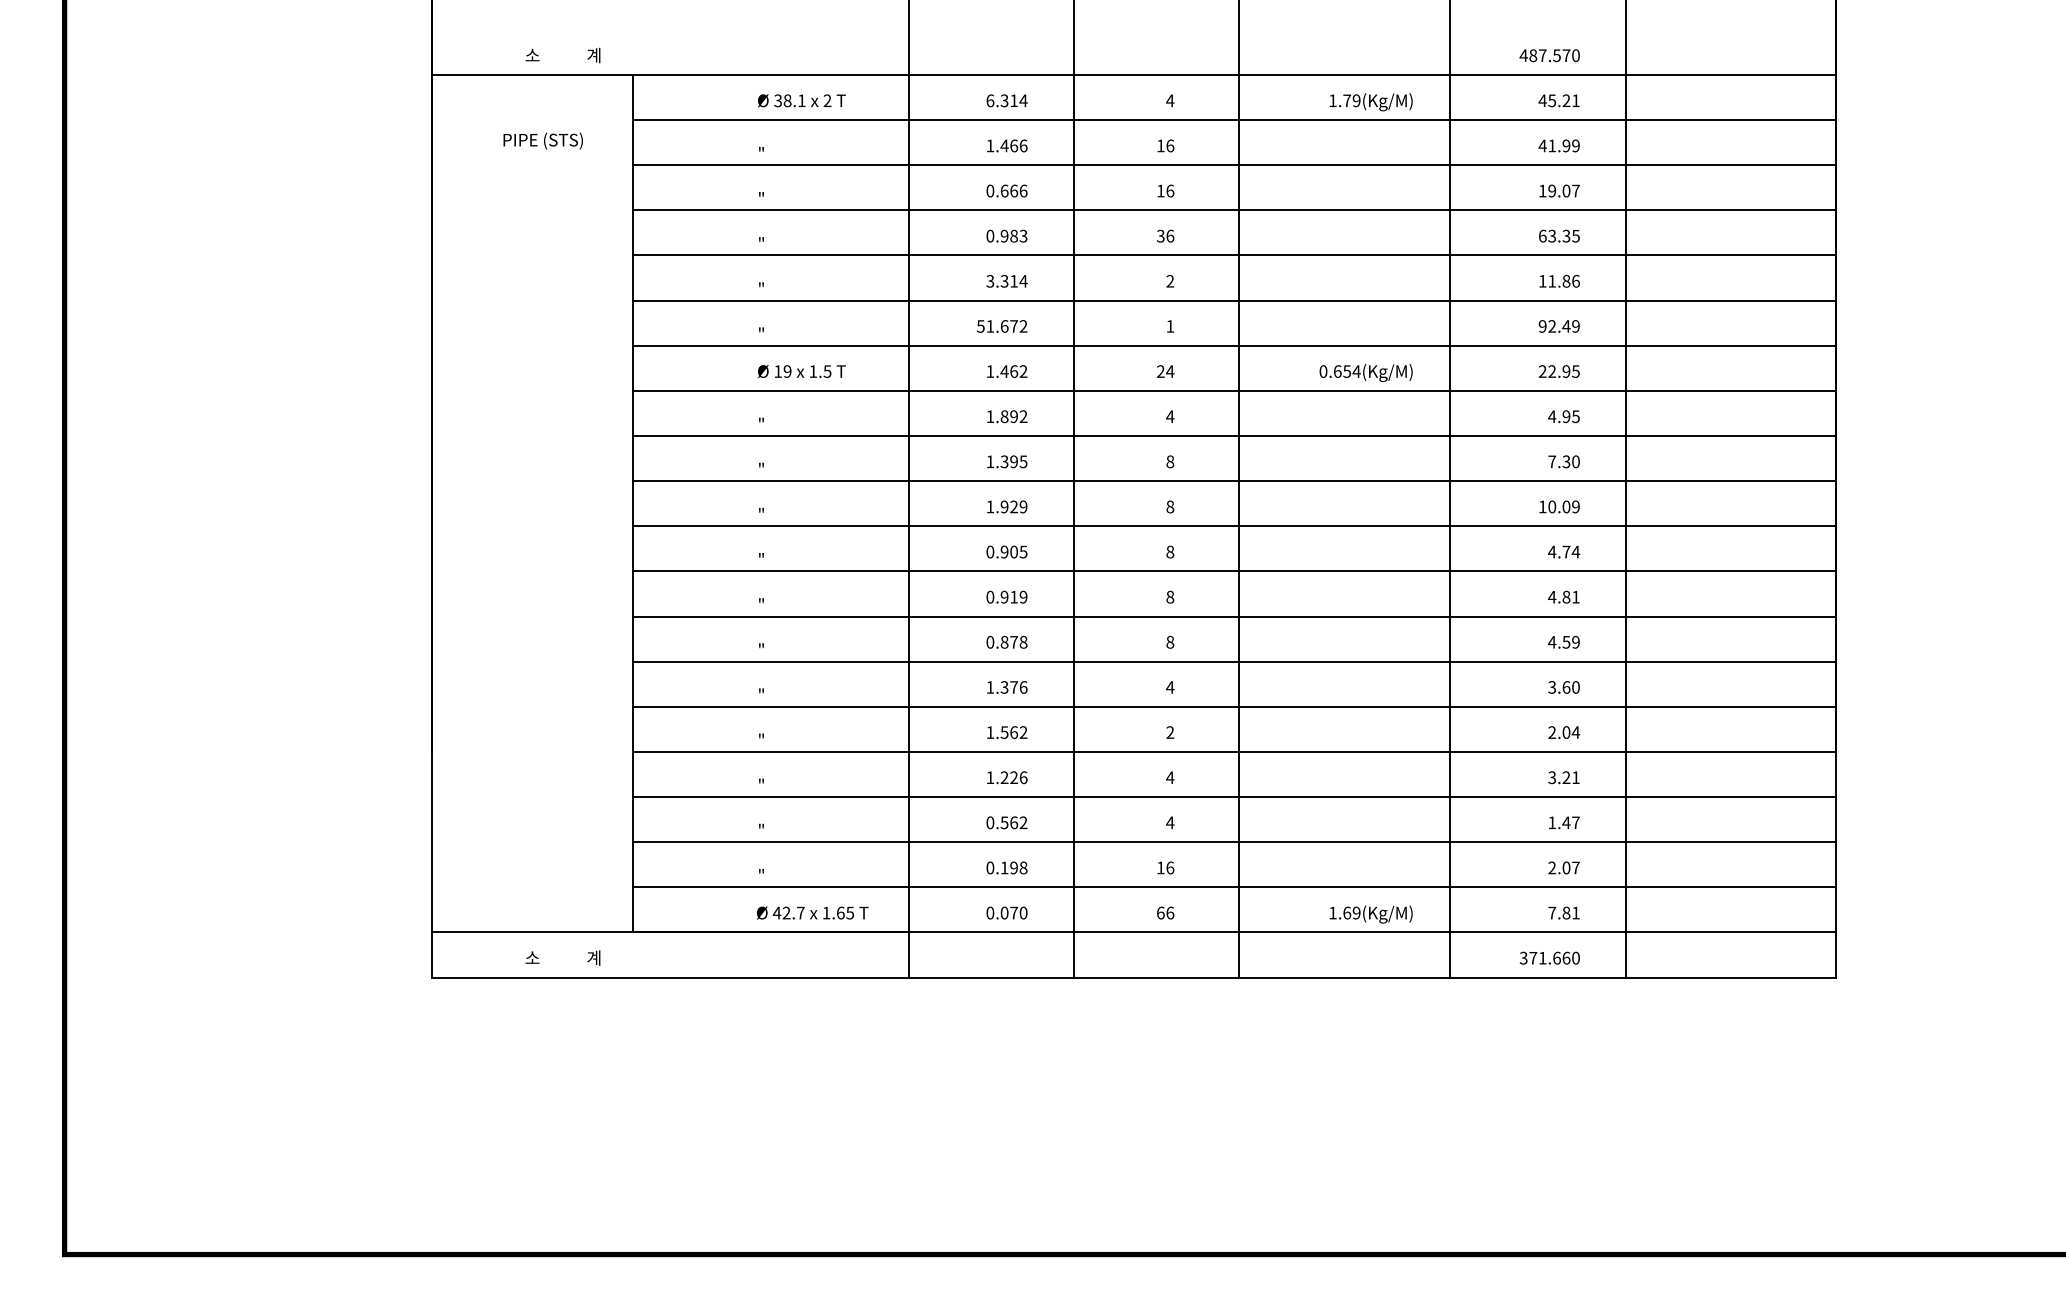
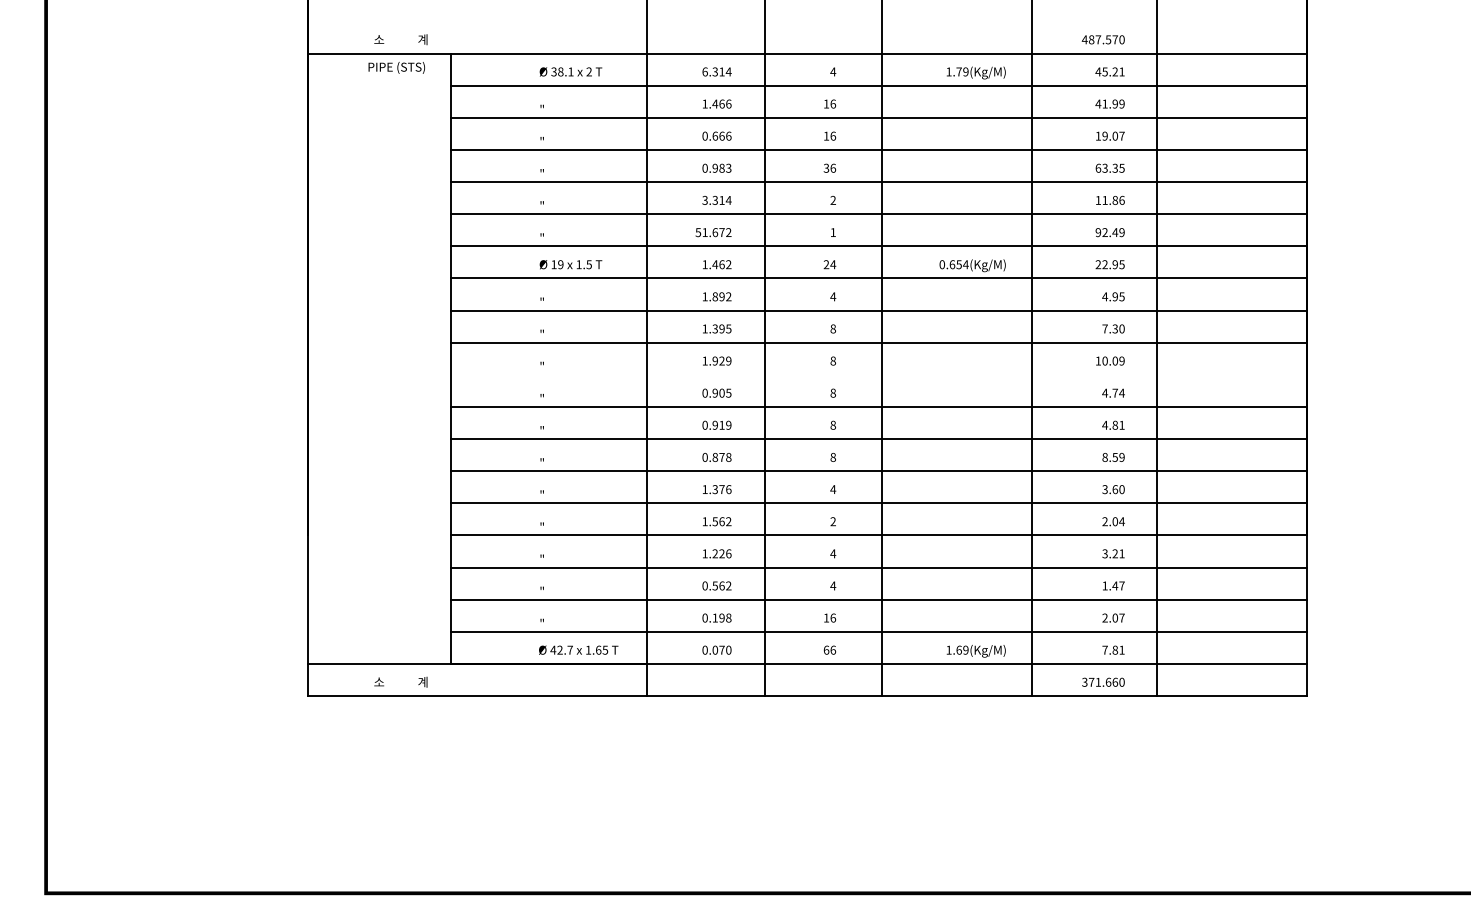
text: (542, 140) -> (396, 67), moved
line: (1234, 526) -> (878, 375), removed
text: (1552, 642) -> (1105, 457), 4.59 -> 8.59

